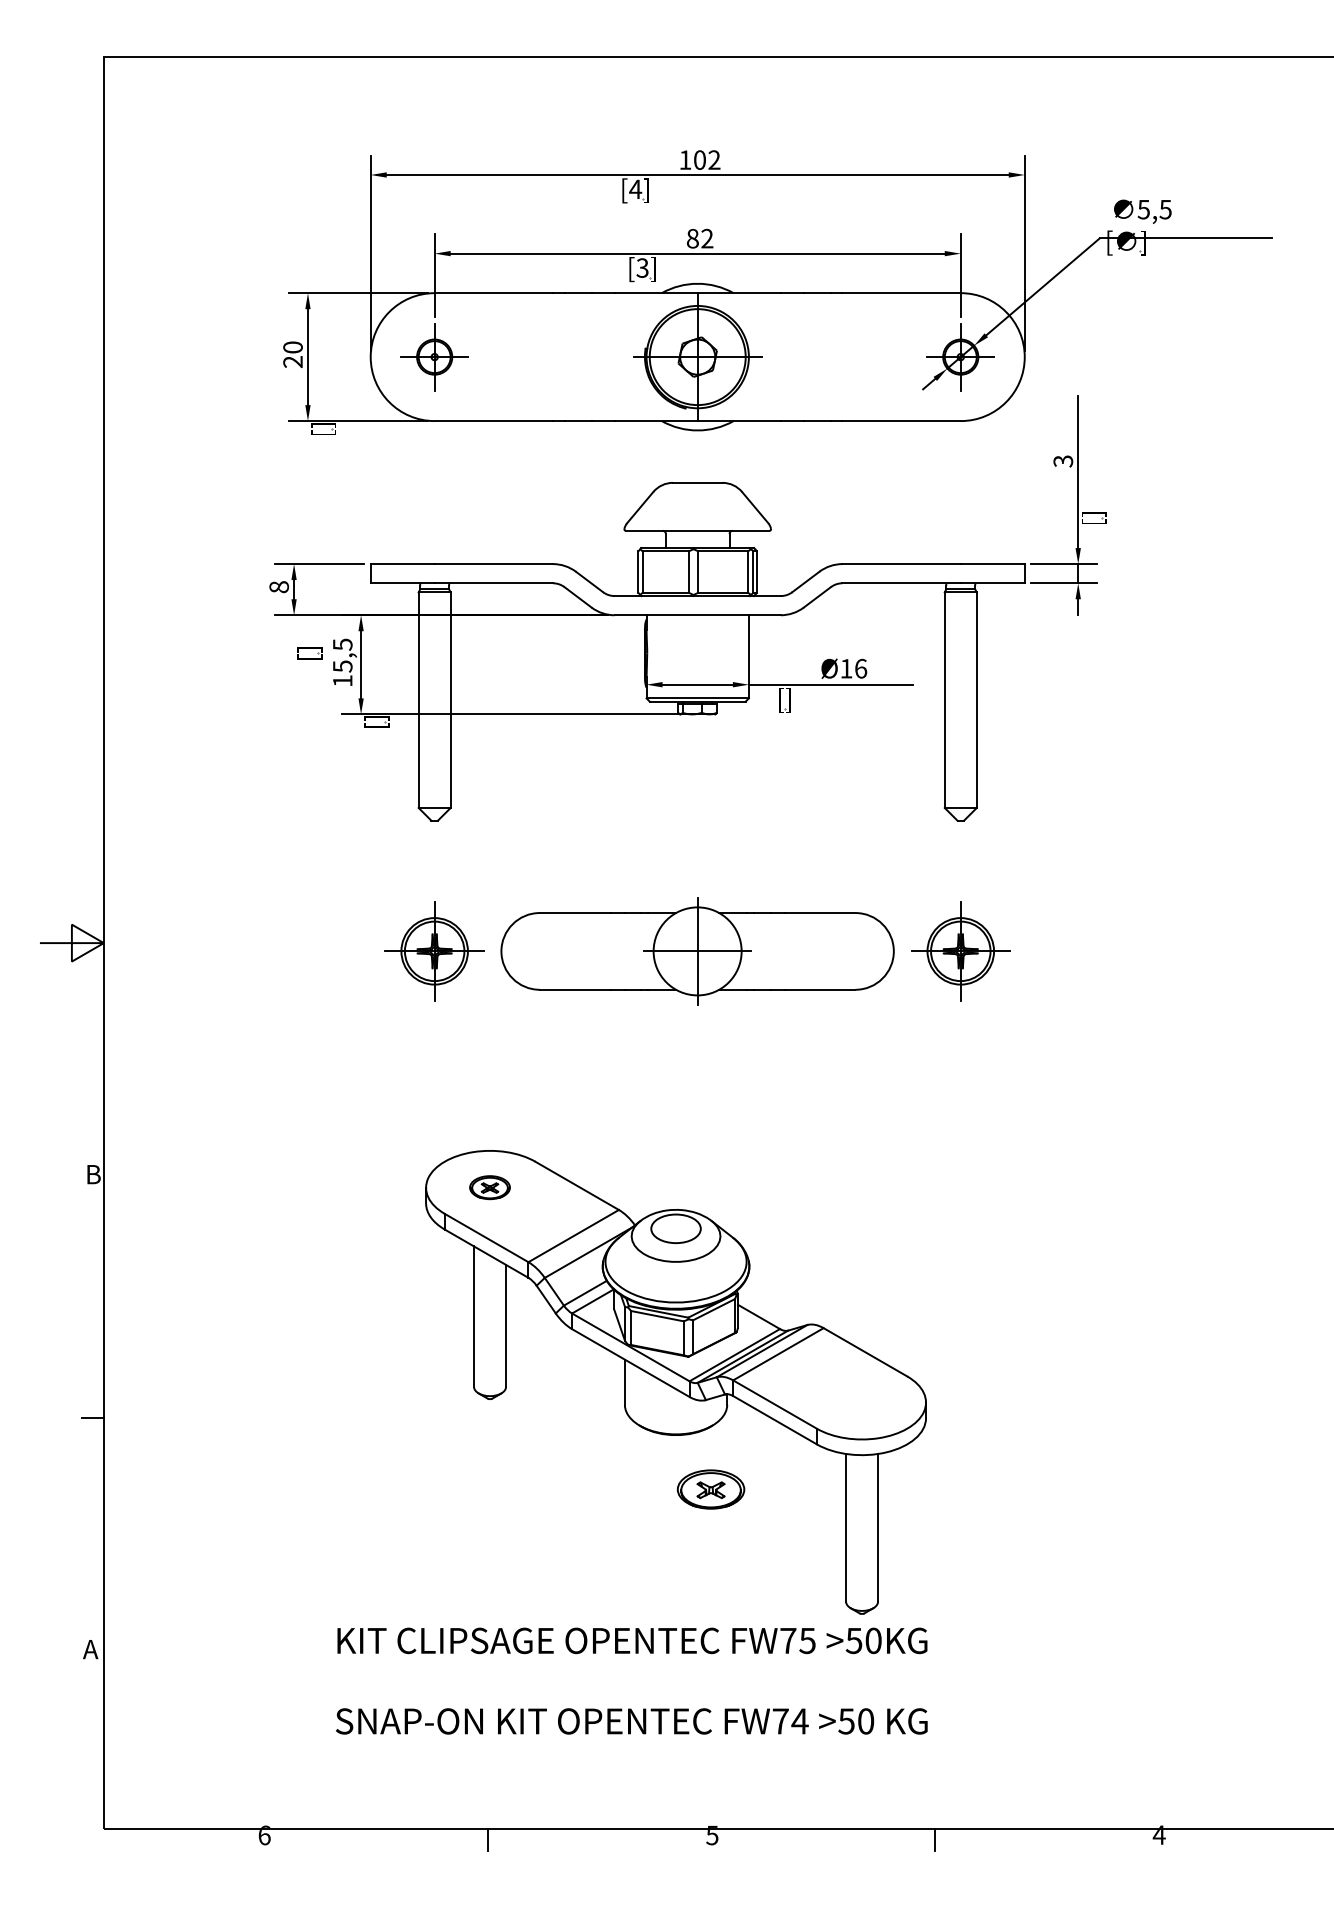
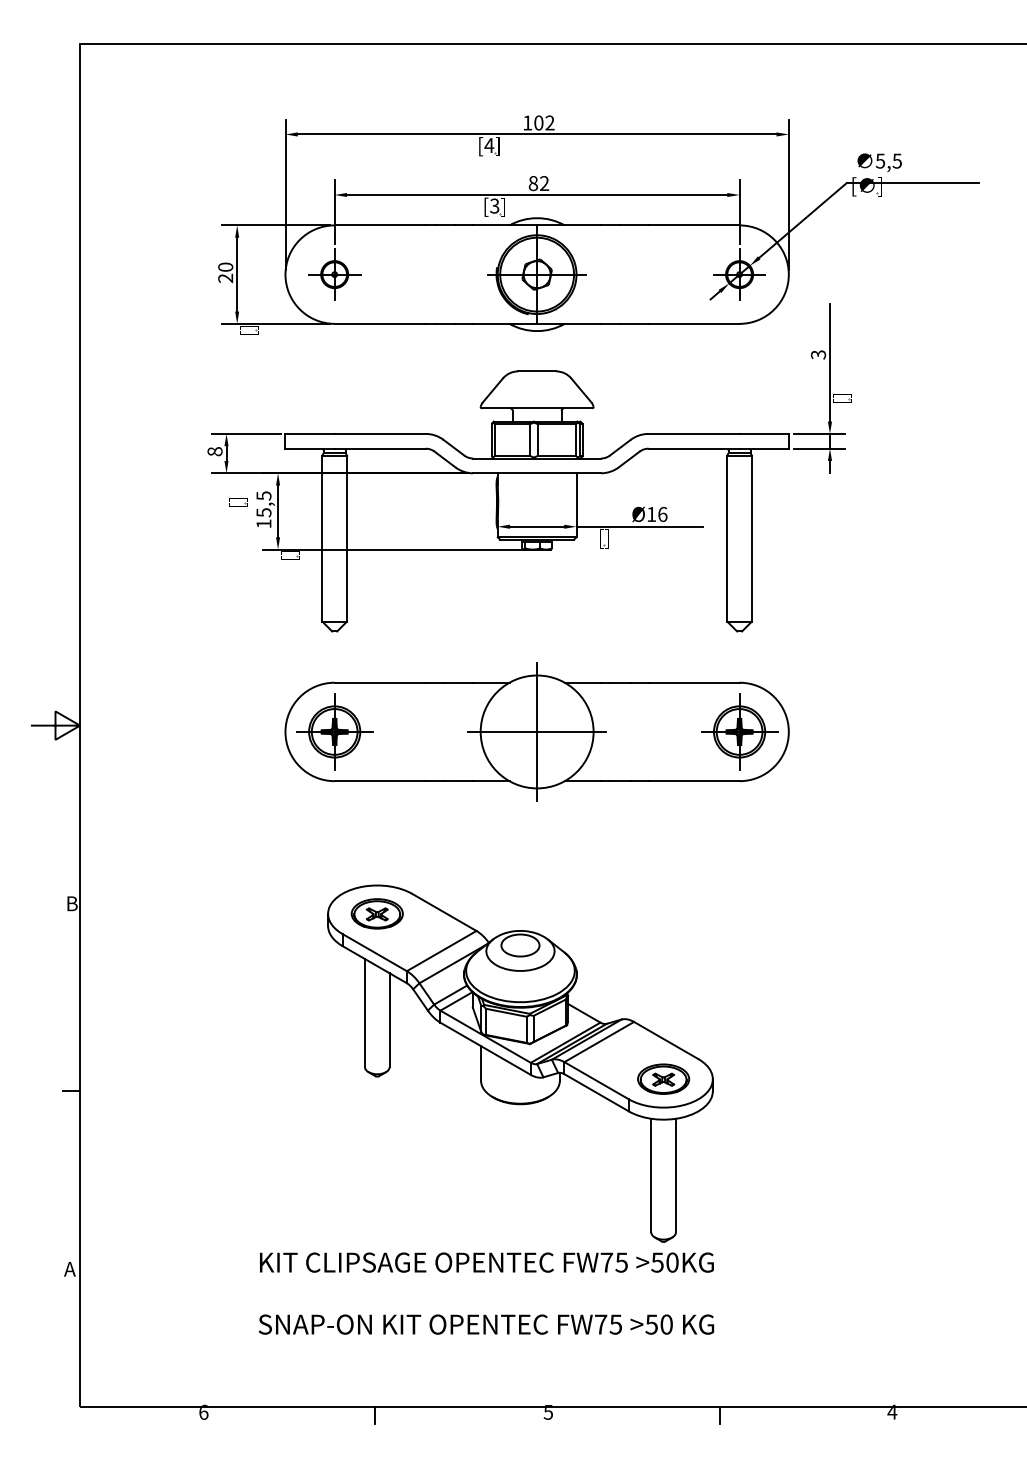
part: (697, 951) -> (536, 732), size x1.67
part: (489, 1187) -> (376, 913), size x1.67
part: (710, 1489) -> (663, 1079), moved
text: (799, 1721) -> (615, 1324), FW74 -> FW75

